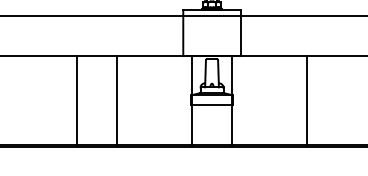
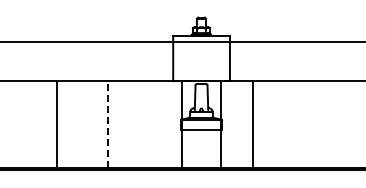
line: (76, 100) -> (57, 124), moved
line: (117, 100) -> (108, 124), solid -> dashed
line: (306, 100) -> (252, 124), moved

